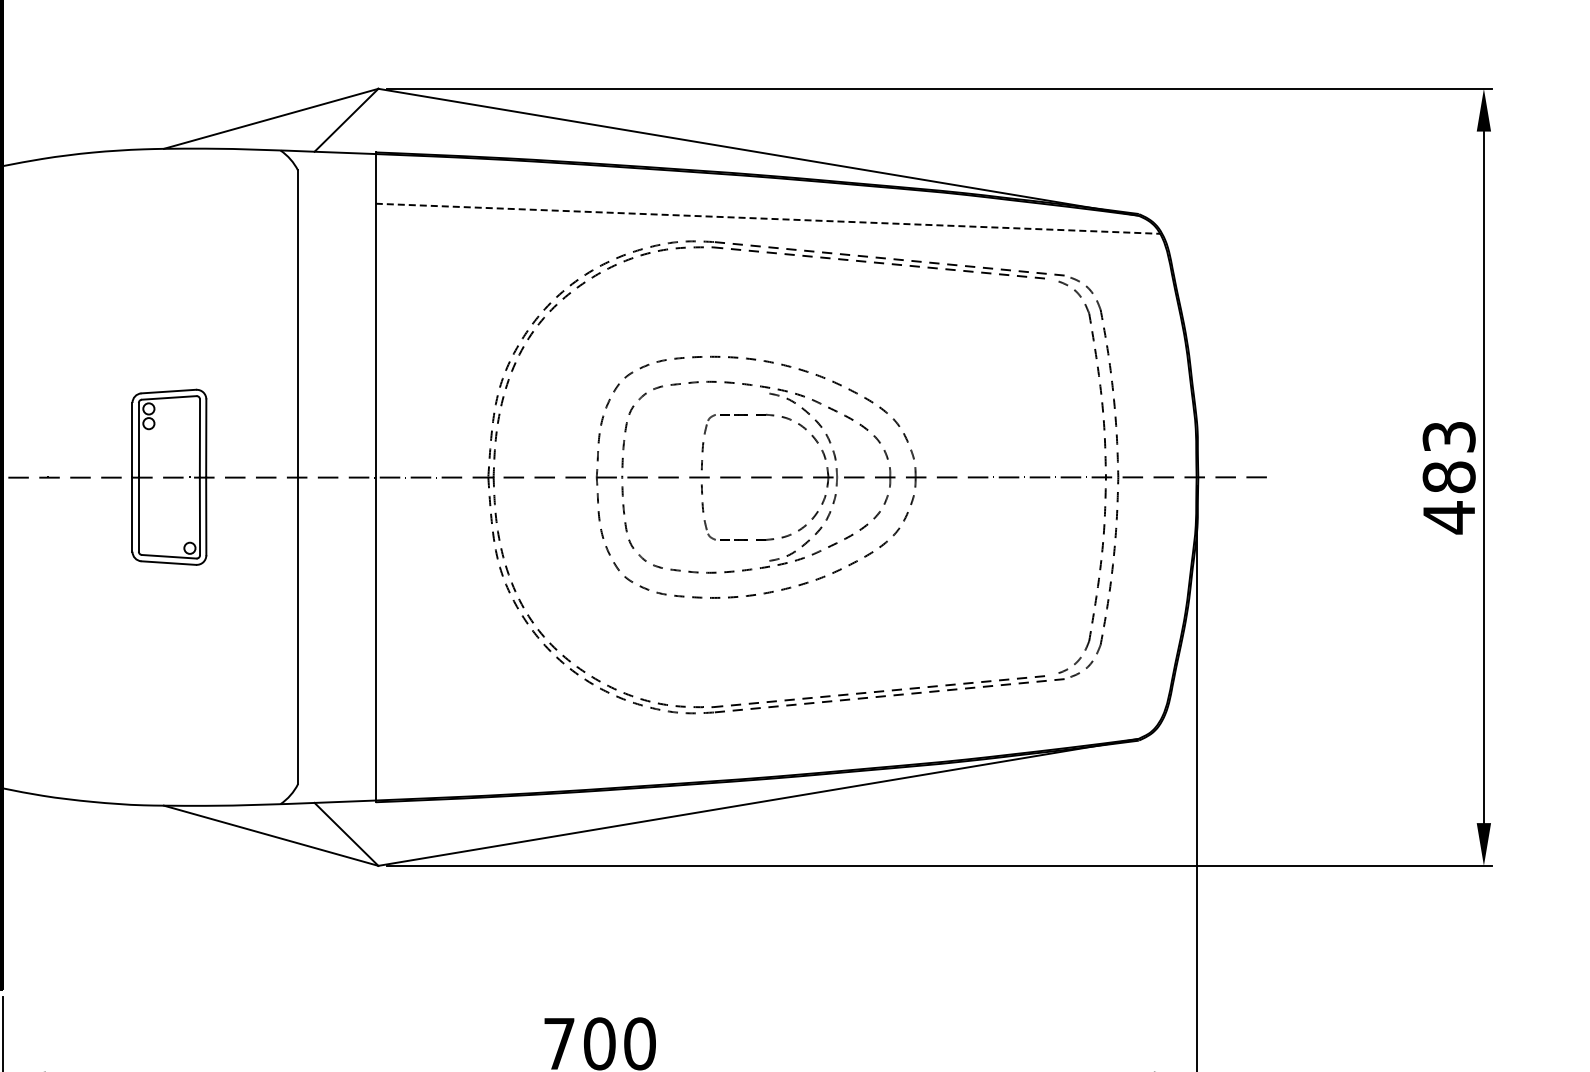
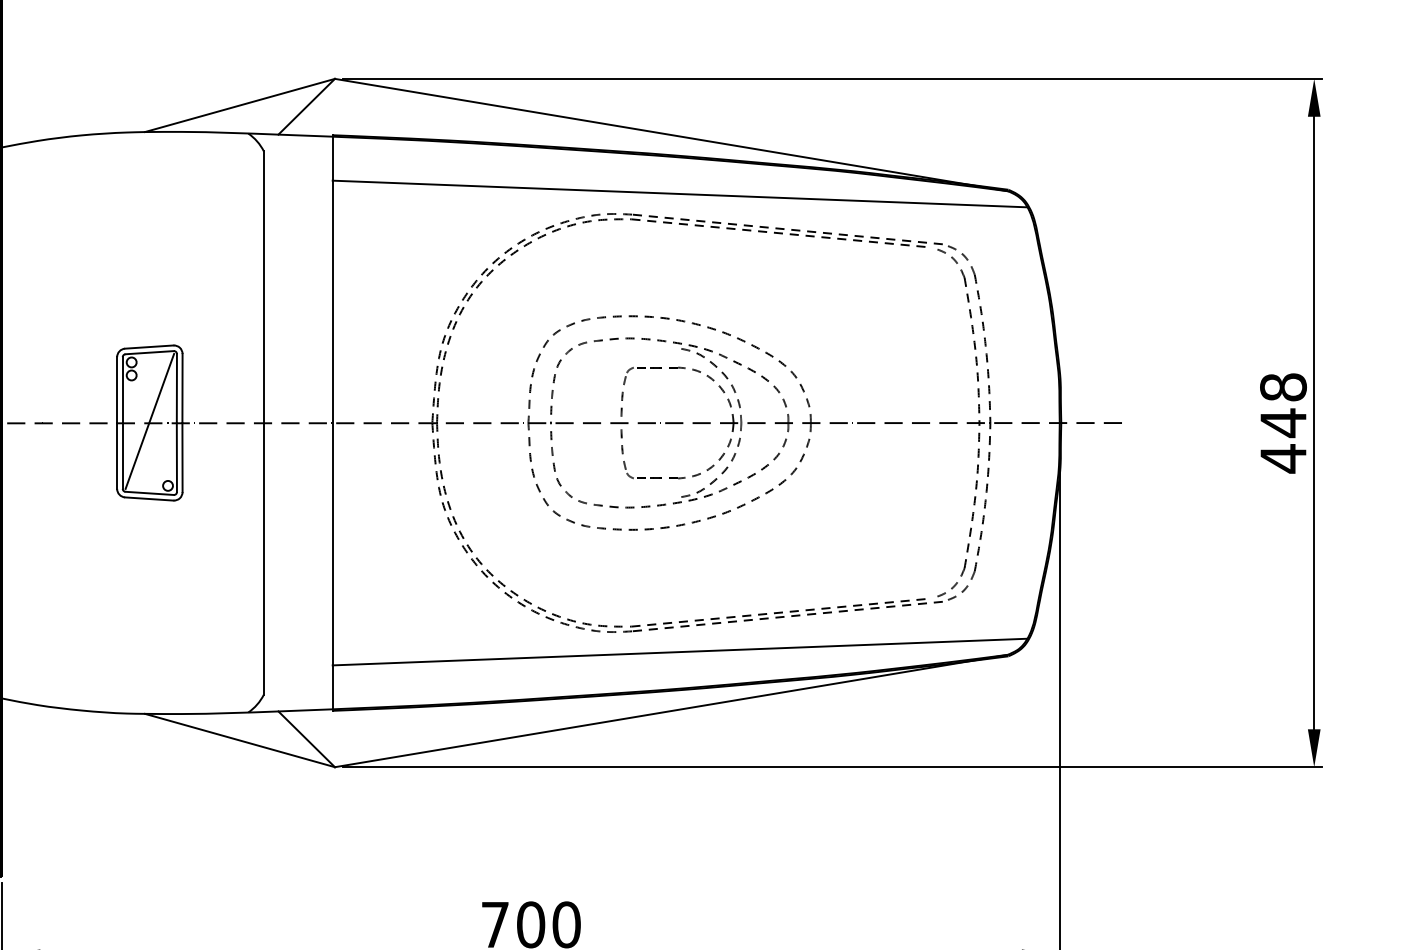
line: (768, 218) -> (680, 193), dashed -> solid
text: (1448, 457) -> (1282, 405), 483 -> 448
line: (169, 475) -> (149, 421), added
line: (767, 735) -> (679, 651), added

